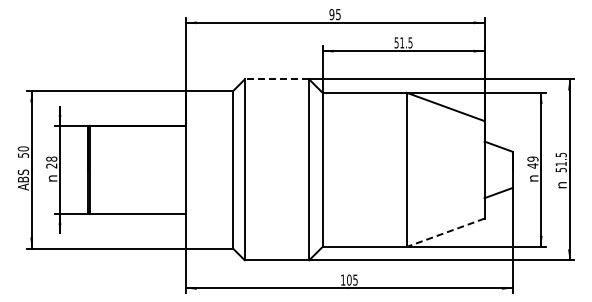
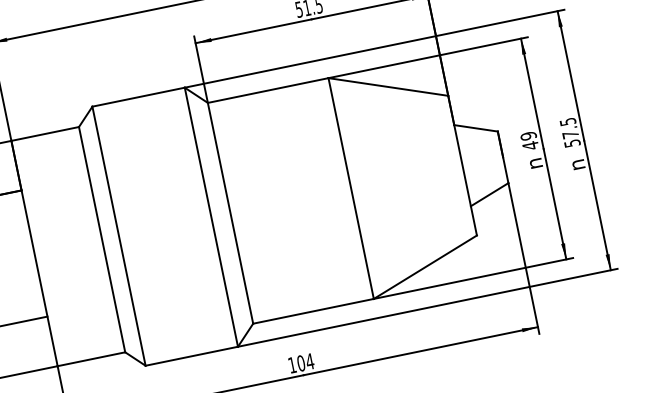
line: (276, 79) -> (137, 97), dashed -> solid
text: (560, 163) -> (569, 134), 51.5 -> 57.5
line: (445, 232) -> (424, 266), dashed -> solid
text: (355, 279) -> (309, 360), 105 -> 104

